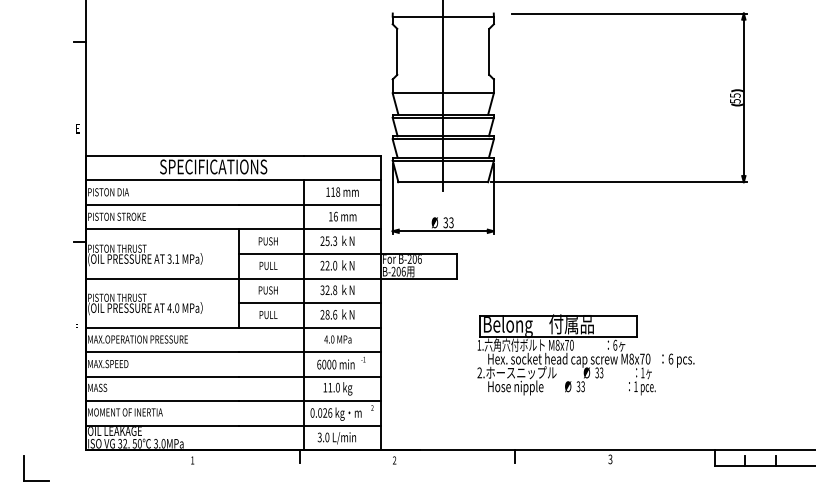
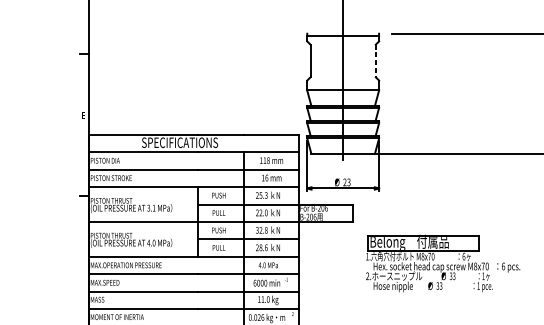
line: (489, 52) -> (376, 61), solid -> dashed
text: (445, 223) -> (344, 182), 33 -> 23
part: (585, 354) -> (442, 263), moved

